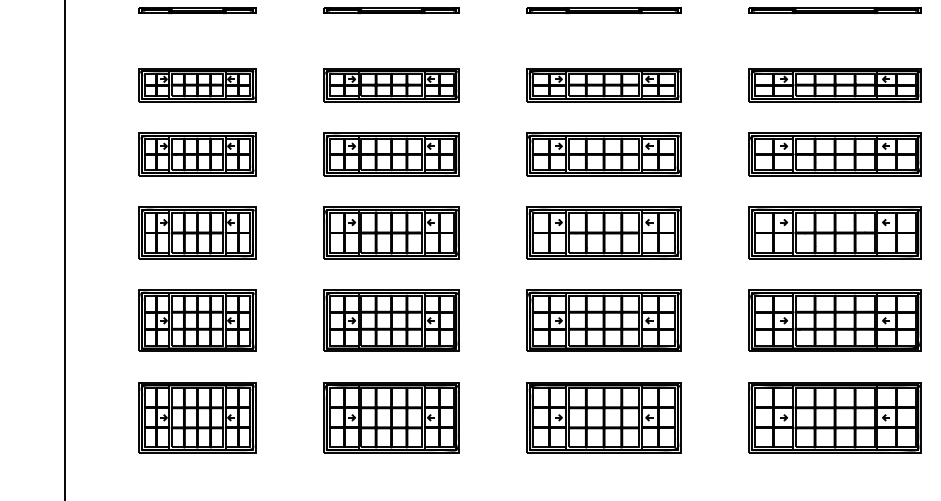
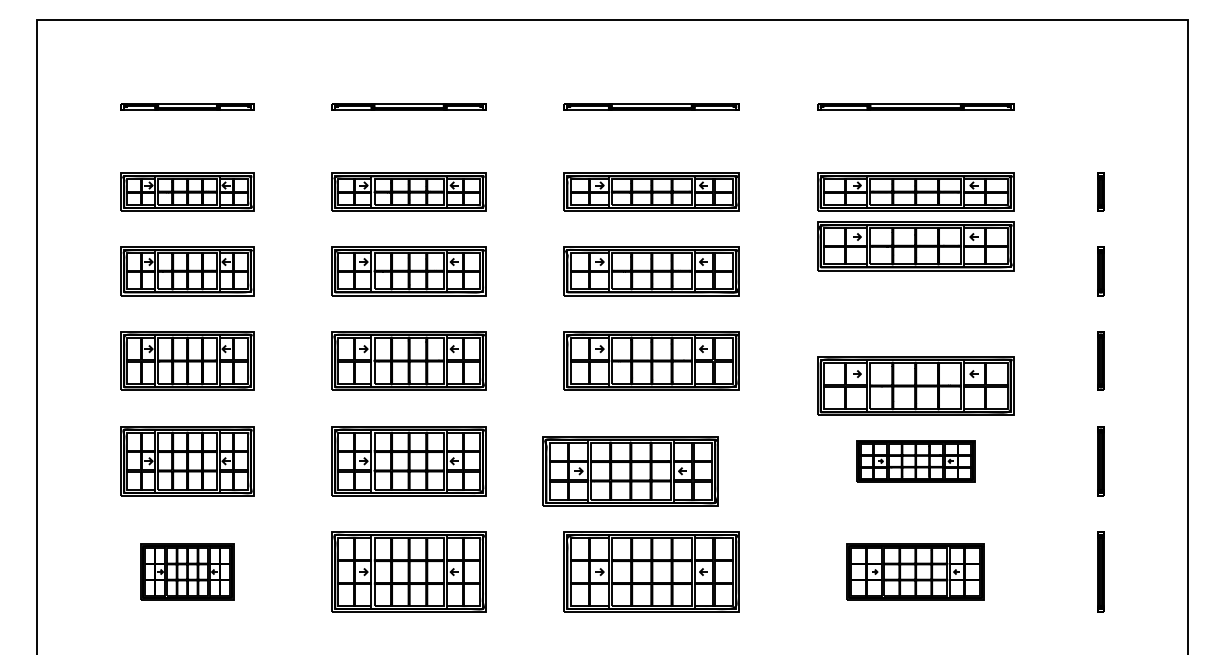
part: (834, 154) -> (915, 246), moved
part: (834, 232) -> (915, 385), moved
part: (603, 320) -> (630, 471), moved
part: (834, 320) -> (915, 461), size x0.6
part: (197, 417) -> (187, 571), size x0.7
part: (834, 417) -> (915, 571), size x0.7

